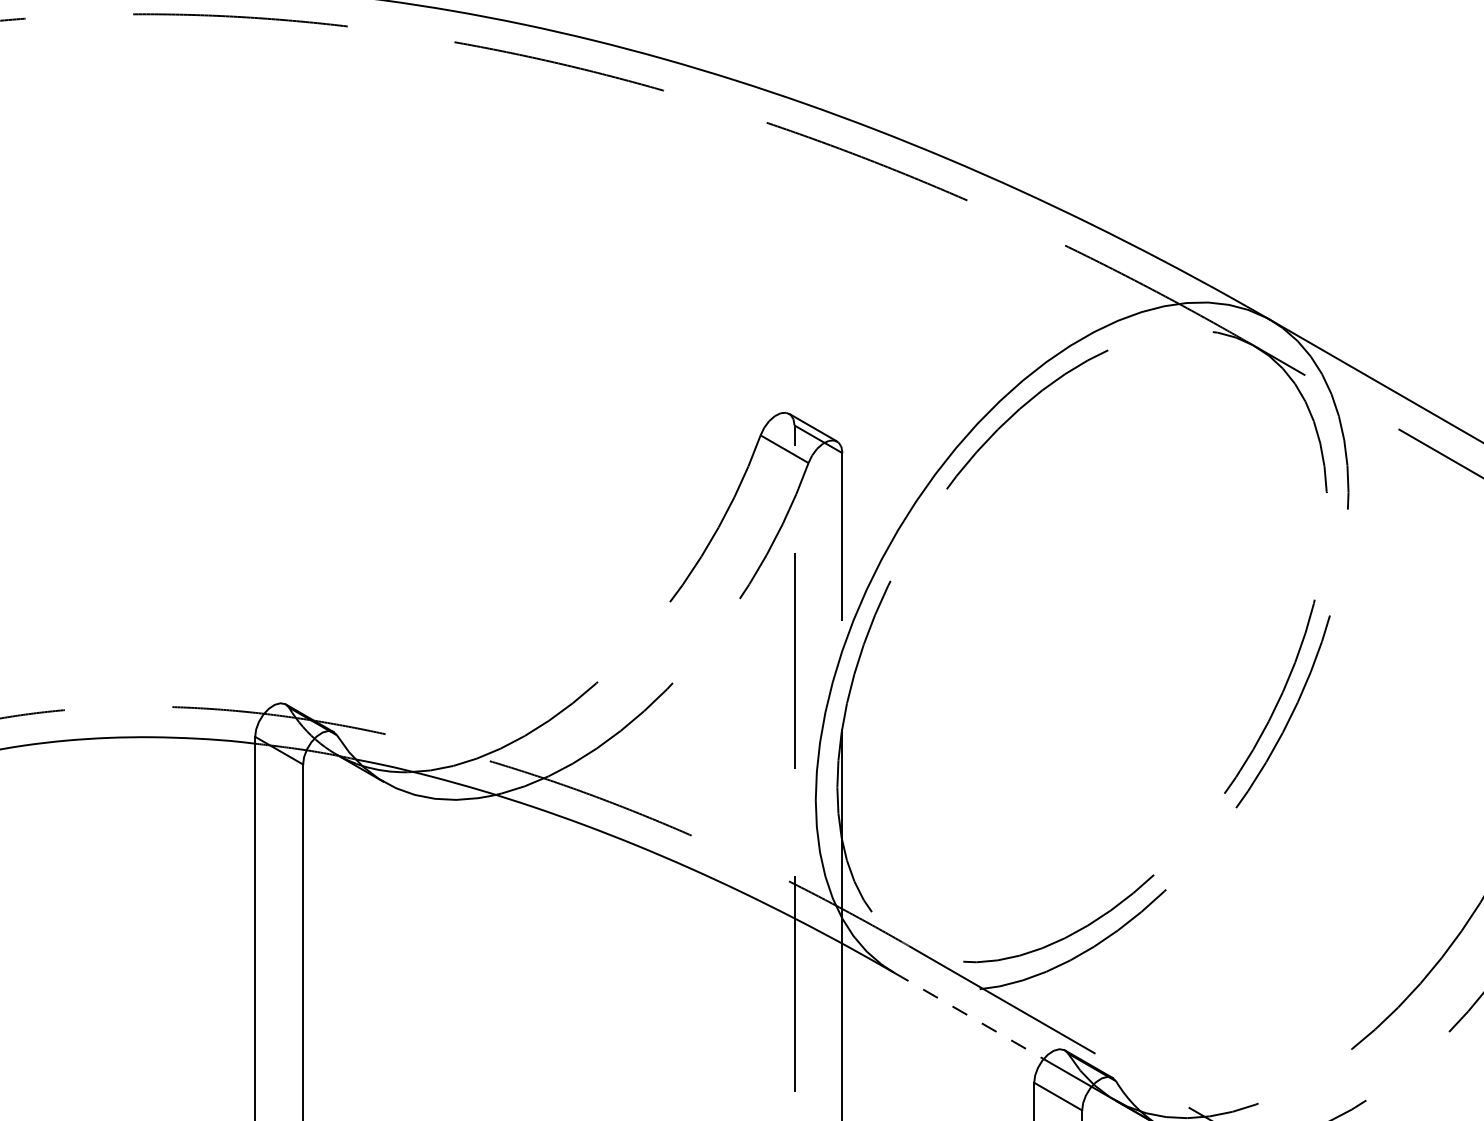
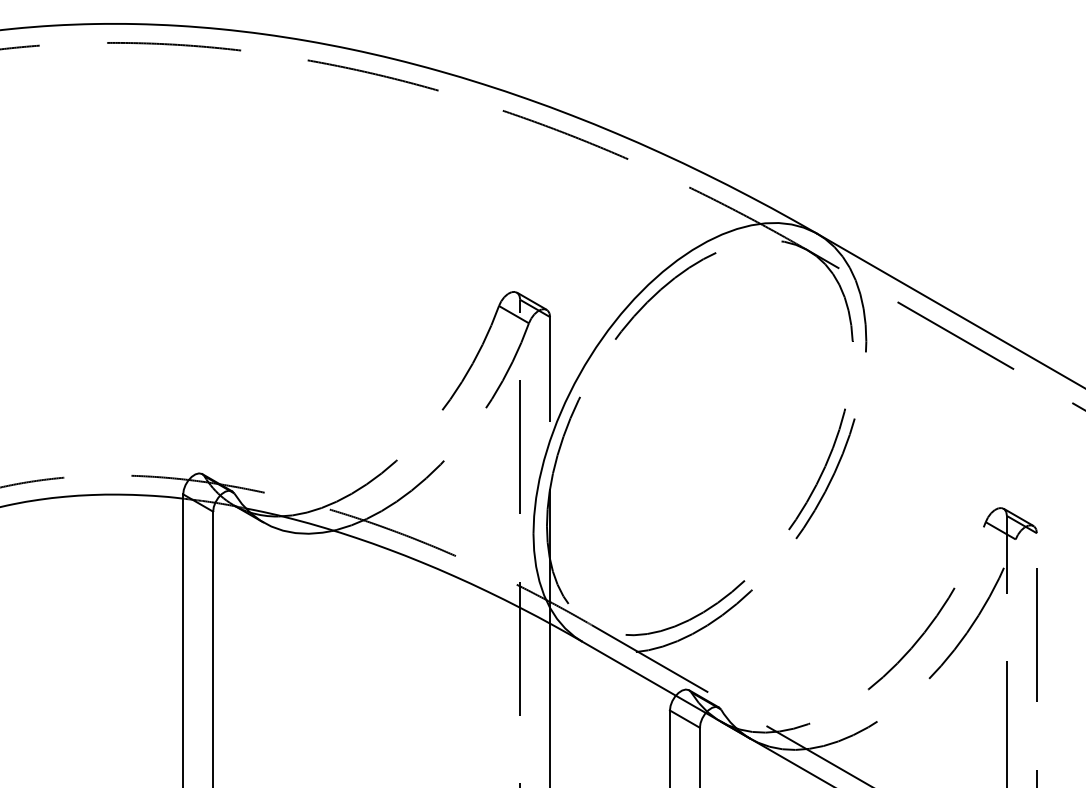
line: (969, 1015) -> (629, 668), dashed -> solid

